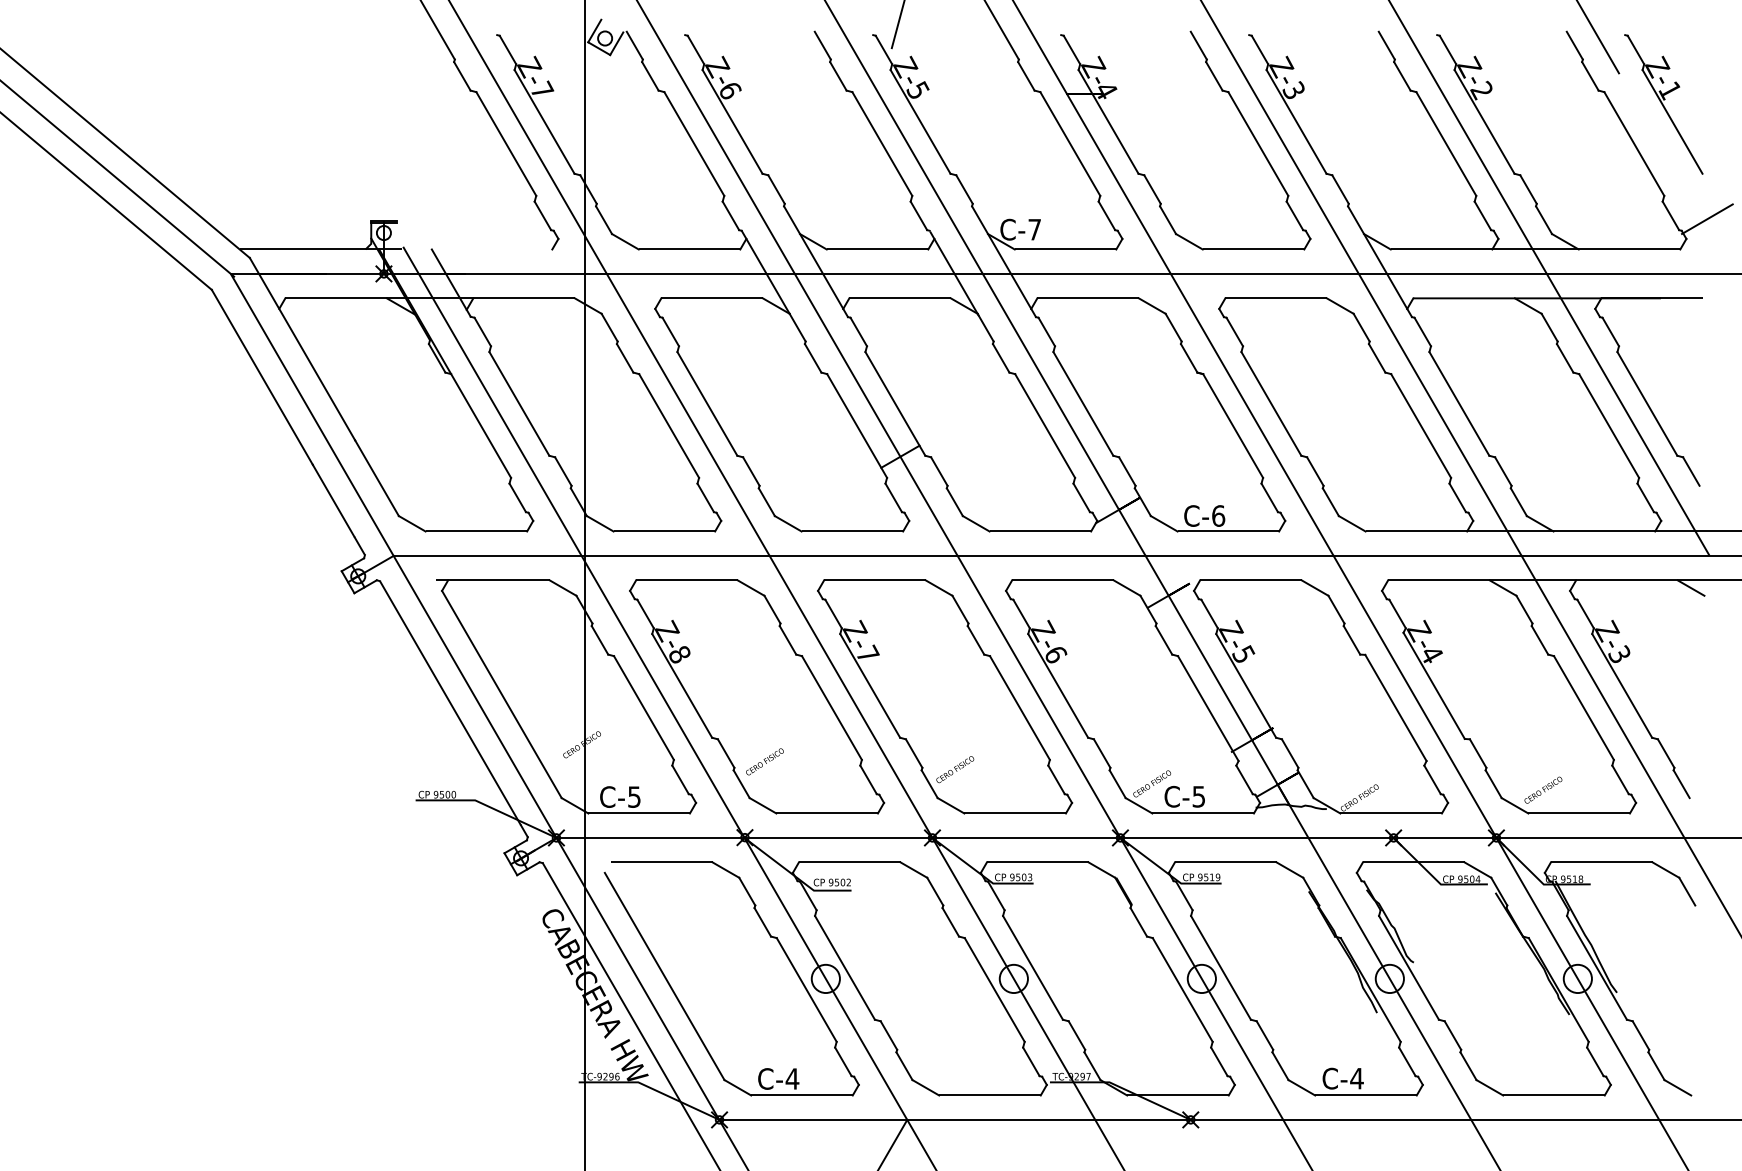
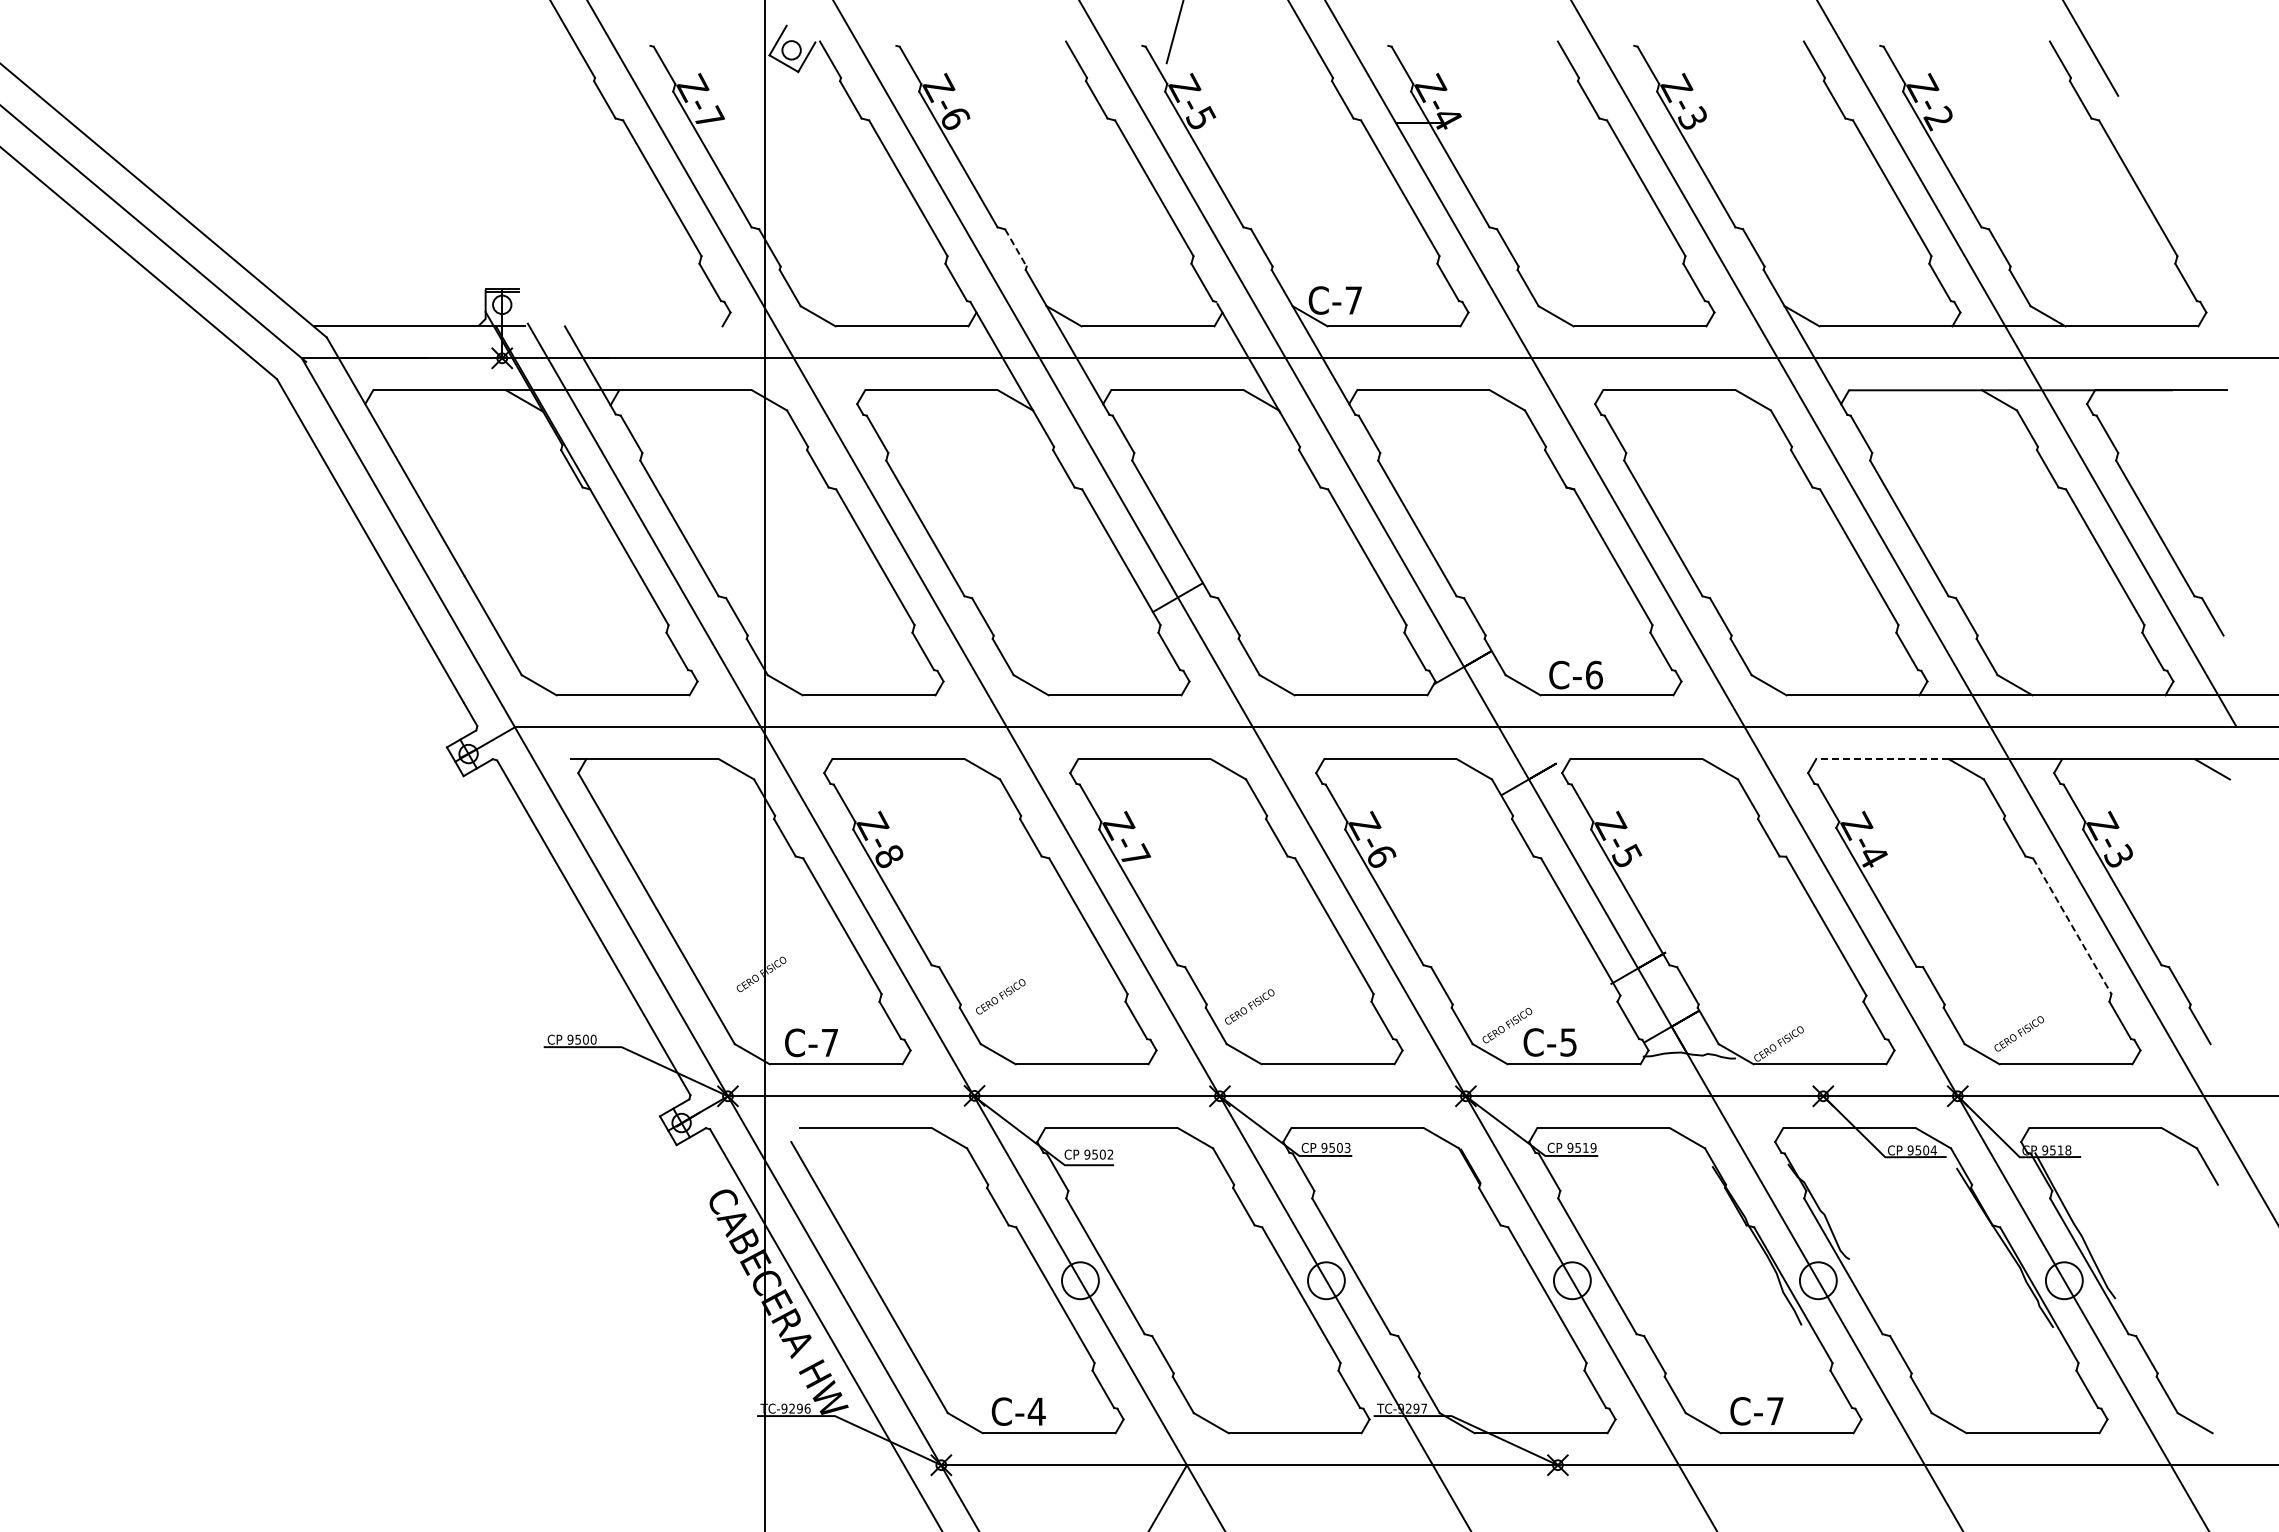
part: (1663, 104) -> (2176, 136), removed
line: (776, 189) -> (1015, 247), solid -> dashed
line: (1707, 219) -> (2233, 286), removed
line: (1438, 580) -> (1882, 759), solid -> dashed
line: (1584, 708) -> (2072, 926), solid -> dashed
text: (634, 797) -> (829, 1043), C-5 -> C-7
text: (1357, 1078) -> (1775, 1411), C-4 -> C-7

